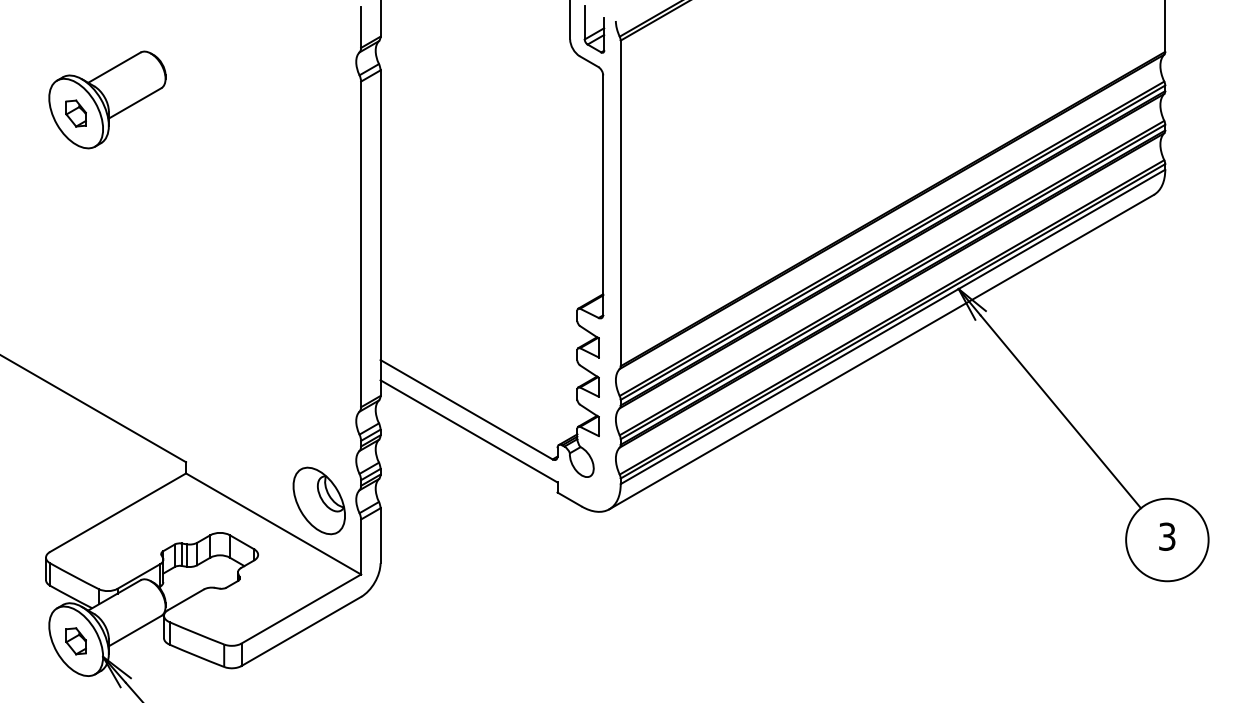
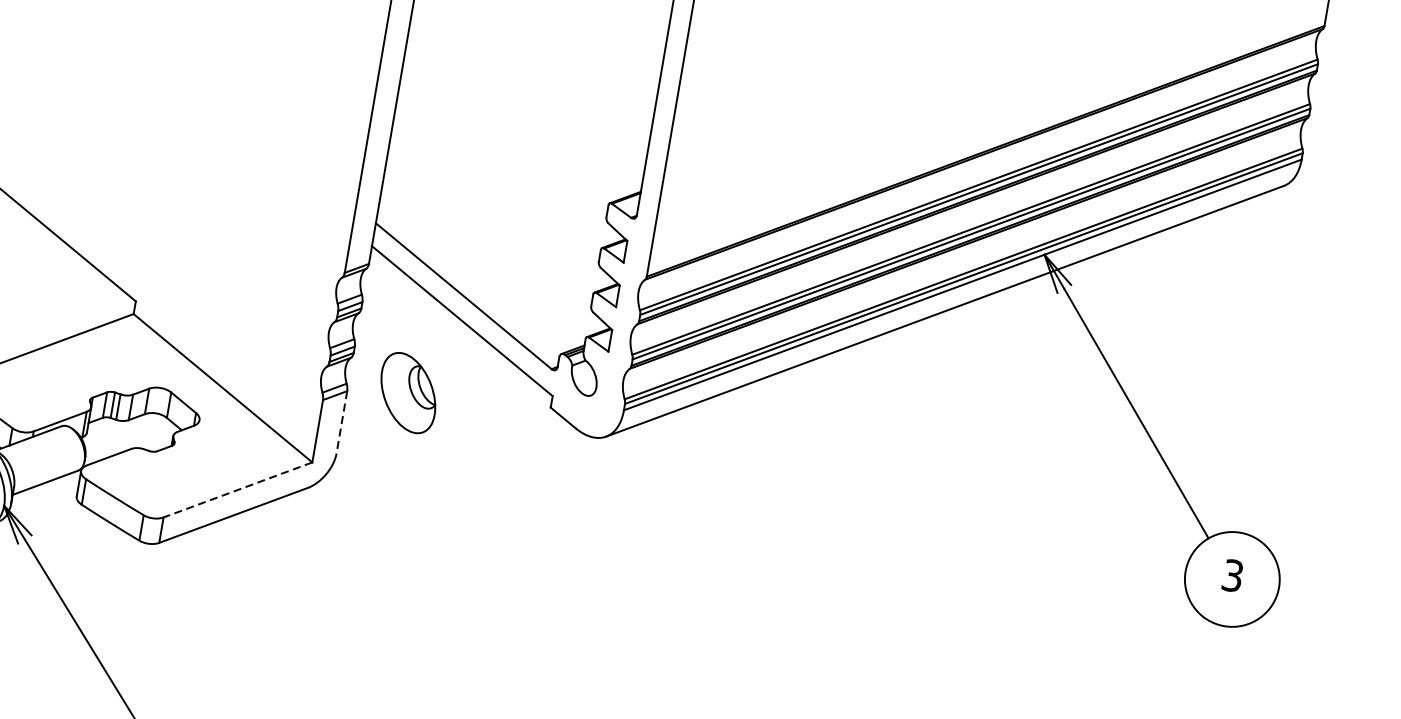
part: (318, 500) -> (407, 392), moved
line: (380, 535) -> (341, 421), solid -> dashed
line: (300, 609) -> (236, 490), solid -> dashed

